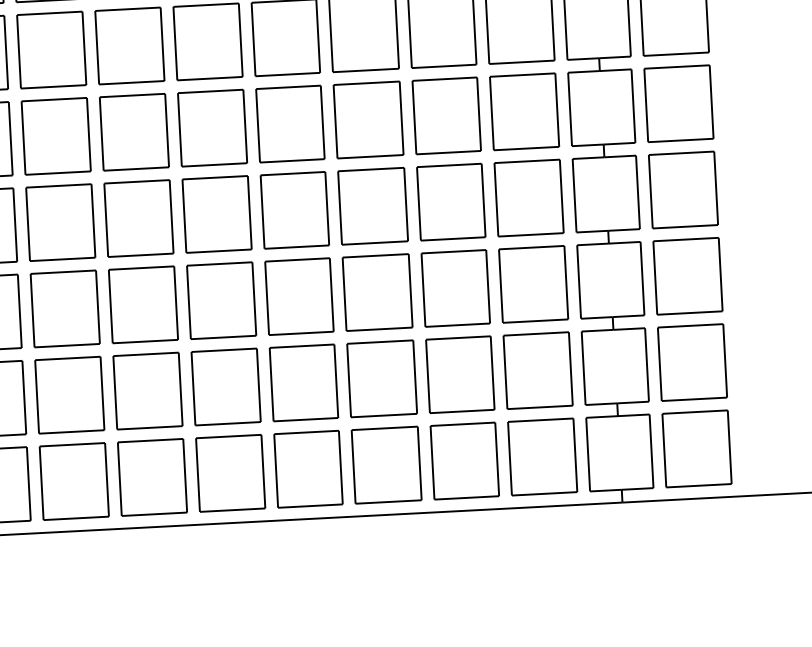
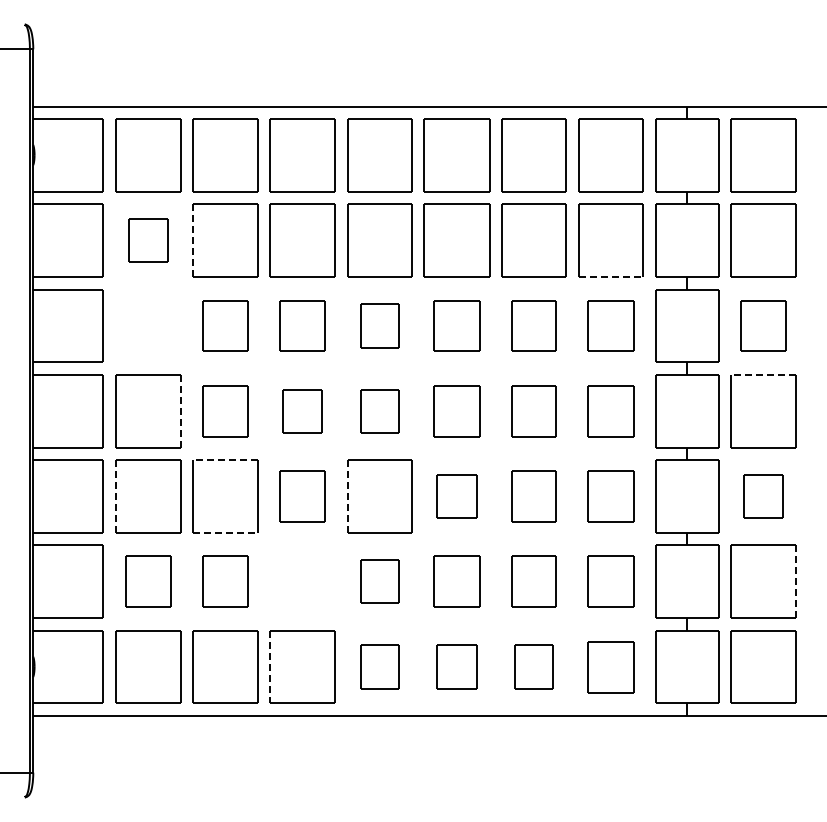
line: (97, 48) -> (193, 241), solid -> dashed
part: (51, 49) -> (148, 240), size x0.6
line: (522, 62) -> (611, 277), solid -> dashed
part: (678, 103) -> (763, 325), size x0.7
part: (524, 111) -> (610, 325), size x0.7
part: (446, 115) -> (533, 325), size x0.7
part: (368, 119) -> (456, 325), size x0.7
part: (290, 123) -> (379, 325), size x0.6
part: (212, 127) -> (302, 325), size x0.7
part: (134, 131) -> (225, 325), size x0.7
part: (56, 135) -> (148, 325), removed
line: (681, 152) -> (763, 374), solid -> dashed
part: (528, 198) -> (610, 411), size x0.7
part: (450, 202) -> (533, 411), size x0.7
part: (372, 206) -> (456, 411), size x0.7
part: (294, 210) -> (379, 411), size x0.6
part: (216, 214) -> (302, 411), size x0.6
part: (138, 218) -> (225, 411), size x0.7
line: (93, 220) -> (180, 410), solid -> dashed
line: (140, 268) -> (224, 460), solid -> dashed
part: (687, 276) -> (763, 496), size x0.6
part: (533, 284) -> (610, 496), size x0.7
part: (455, 288) -> (533, 496), size x0.7
part: (377, 292) -> (456, 496), size x0.6
line: (266, 299) -> (347, 497), solid -> dashed
part: (221, 300) -> (302, 496), size x0.7
line: (32, 311) -> (115, 497), solid -> dashed
line: (145, 341) -> (225, 532), solid -> dashed
line: (724, 360) -> (795, 581), solid -> dashed
part: (537, 370) -> (610, 581), size x0.7
part: (459, 374) -> (533, 581), size x0.7
part: (381, 378) -> (456, 581), size x0.7
part: (303, 382) -> (379, 581), size x0.6
part: (225, 386) -> (302, 581), removed
part: (147, 390) -> (225, 581), size x0.7
part: (70, 394) -> (148, 581), size x0.7
part: (542, 456) -> (610, 666), size x0.7
part: (464, 460) -> (533, 666), size x0.6
part: (386, 464) -> (456, 666), size x0.6
part: (308, 468) -> (379, 666), size x0.6
line: (198, 475) -> (270, 667), solid -> dashed

